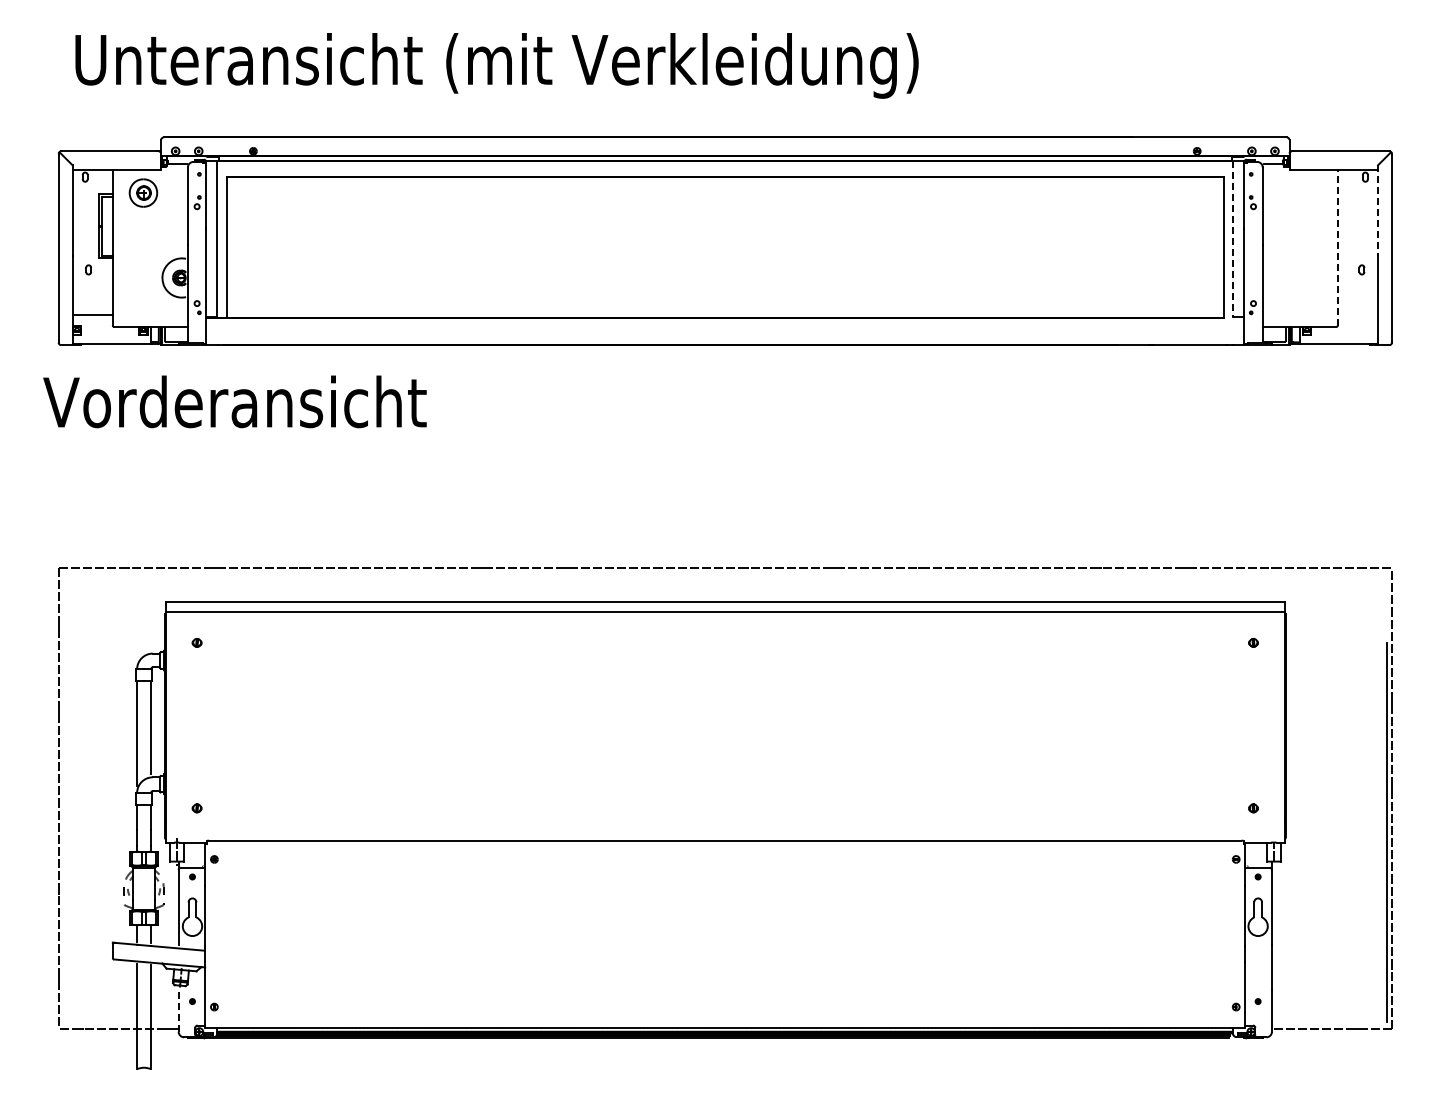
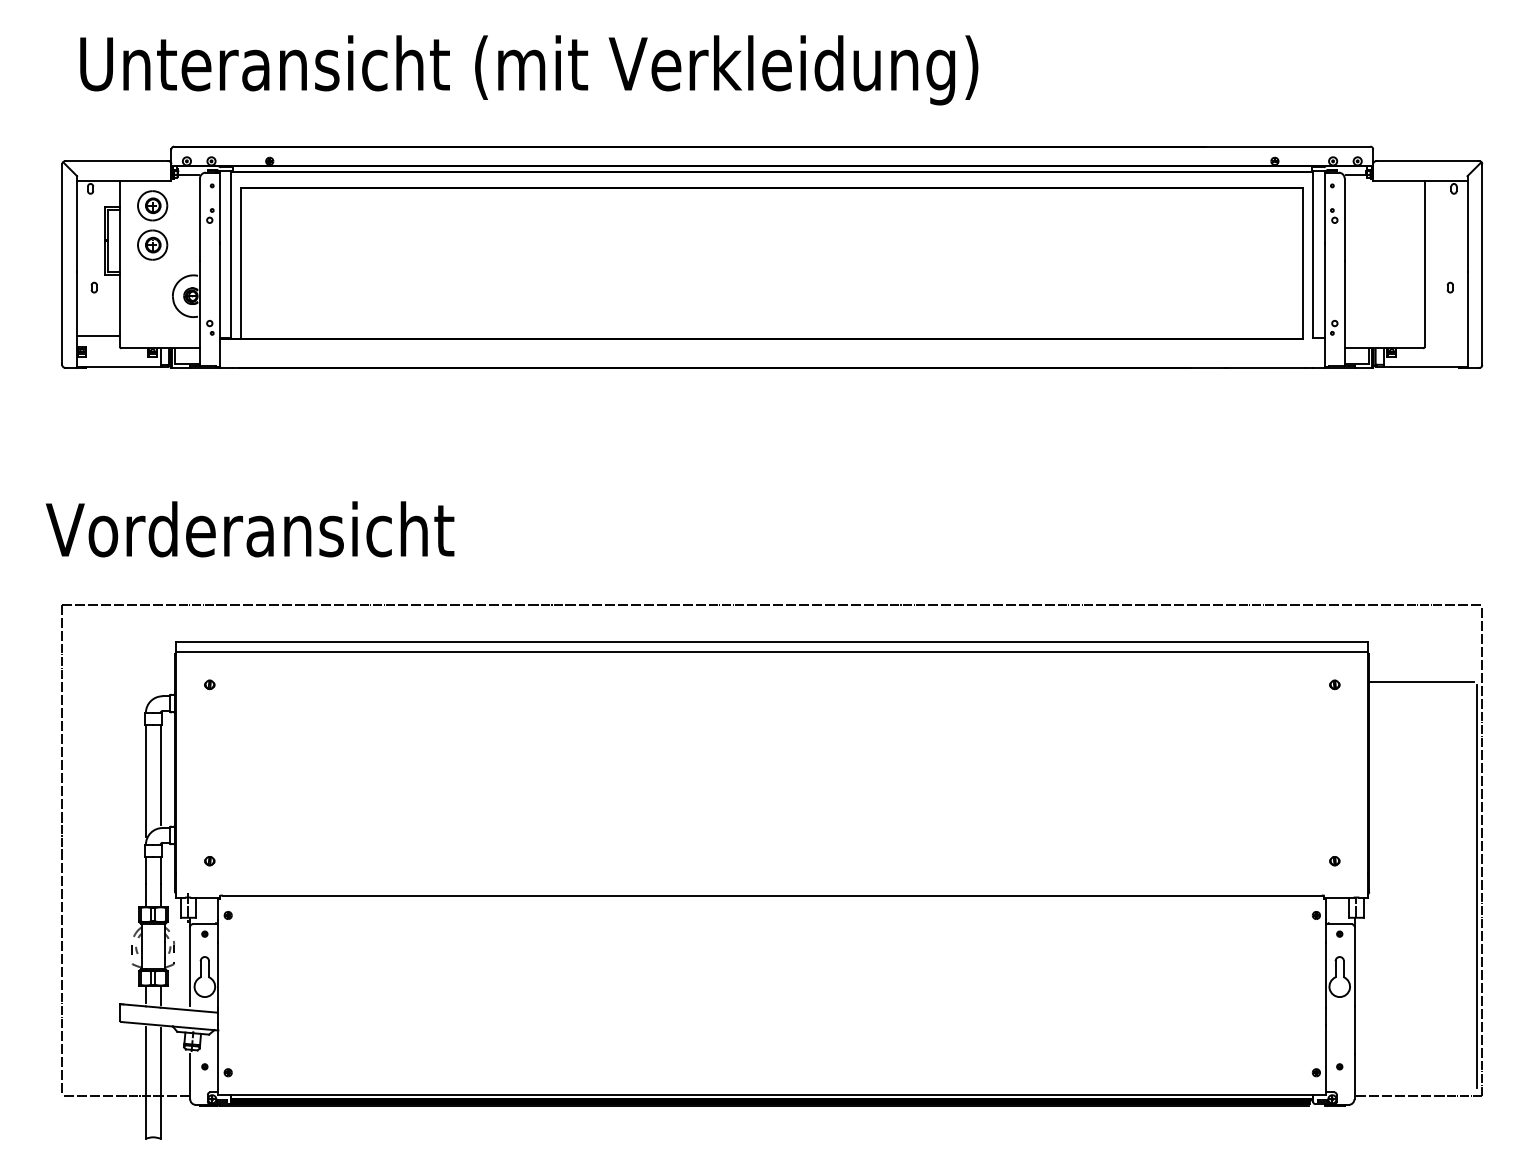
line: (1378, 210) -> (1467, 224), dashed -> solid
part: (143, 229) -> (152, 244), added
line: (1233, 239) -> (1313, 255), dashed -> solid
line: (1337, 247) -> (1424, 263), dashed -> solid
text: (234, 401) -> (249, 528), moved
line: (1334, 639) -> (1421, 681), added
line: (178, 1010) -> (189, 1076), dashed -> solid

